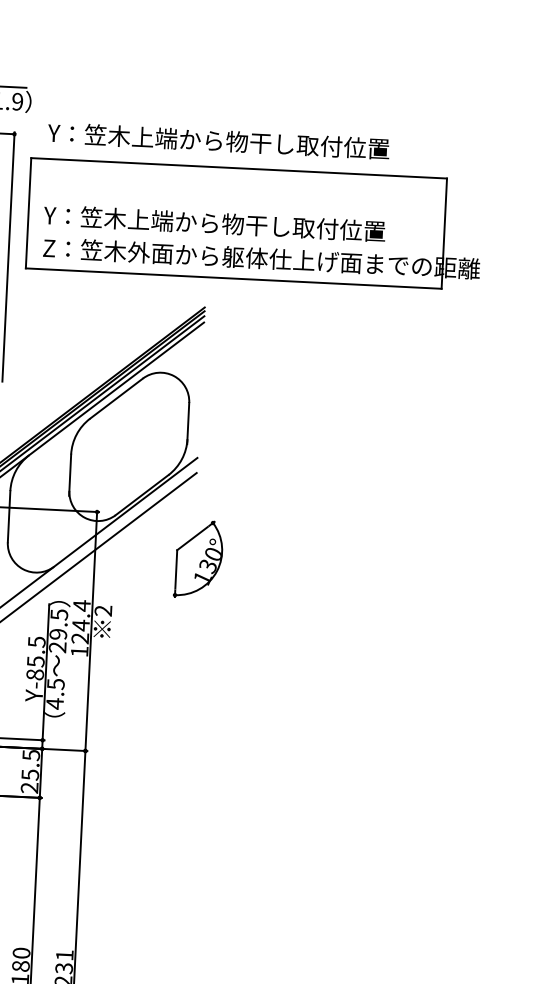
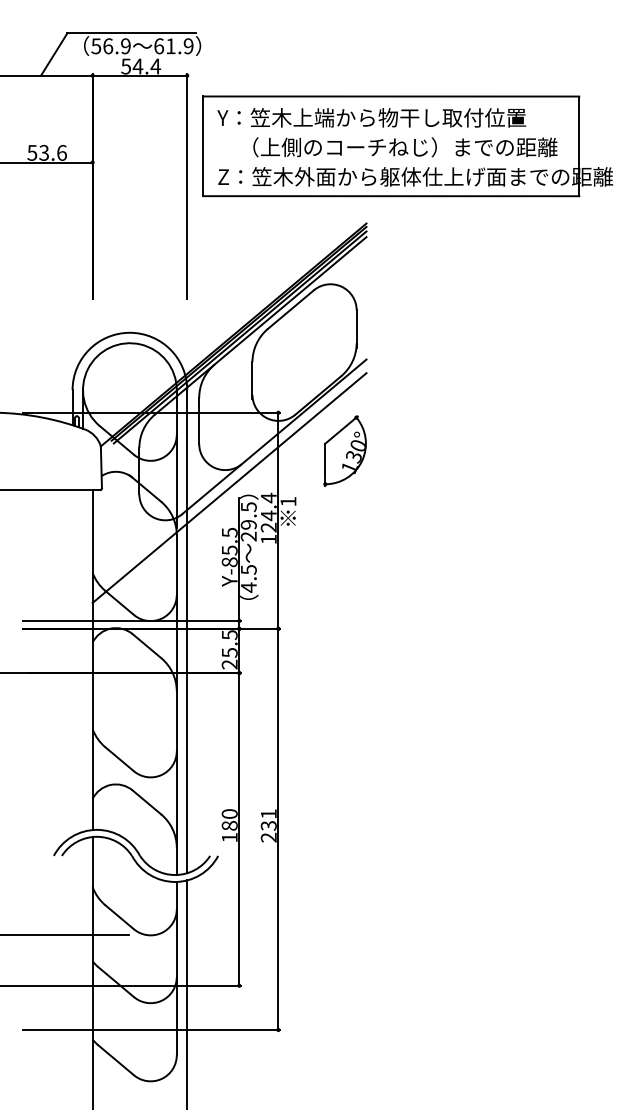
text: (218, 140) -> (371, 117), moved
text: (232, 224) -> (387, 147), Y：笠木上端から物干し取付位置 -> （上側のコーチねじ）までの距離
part: (198, 558) -> (344, 450), moved
text: (103, 610) -> (288, 501), 2 -> 1

